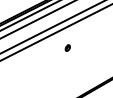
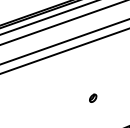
part: (67, 47) -> (92, 97), moved

